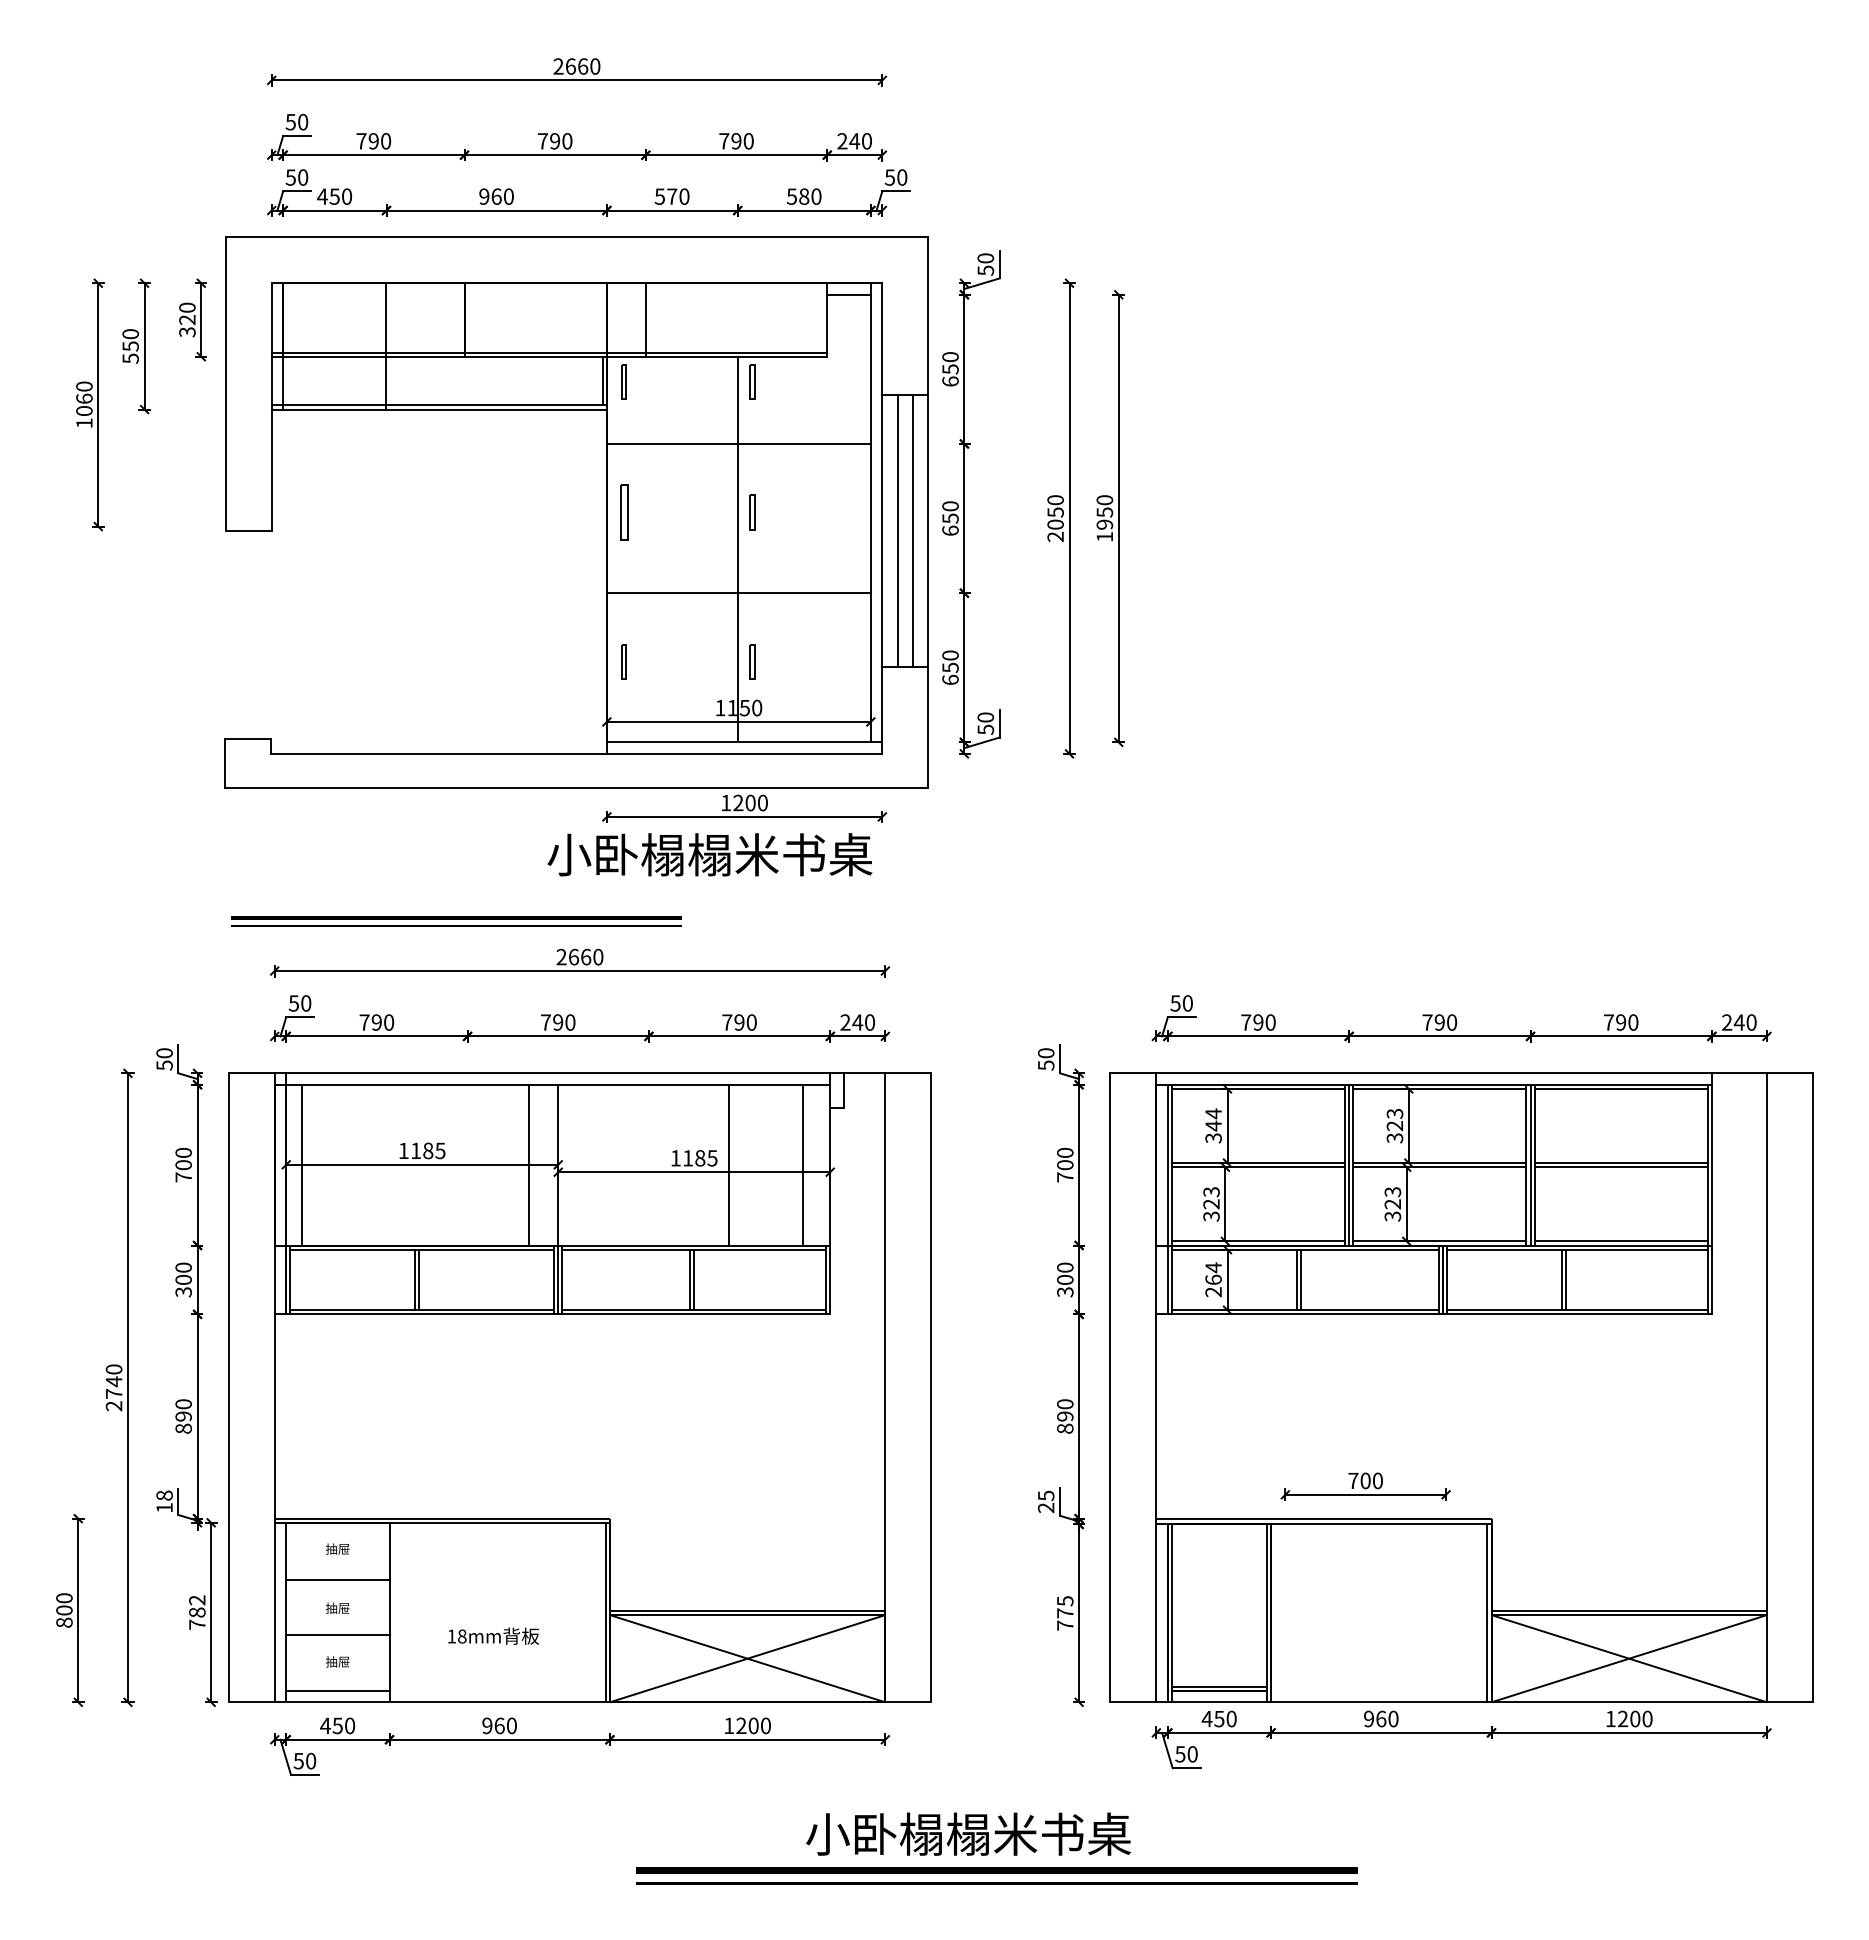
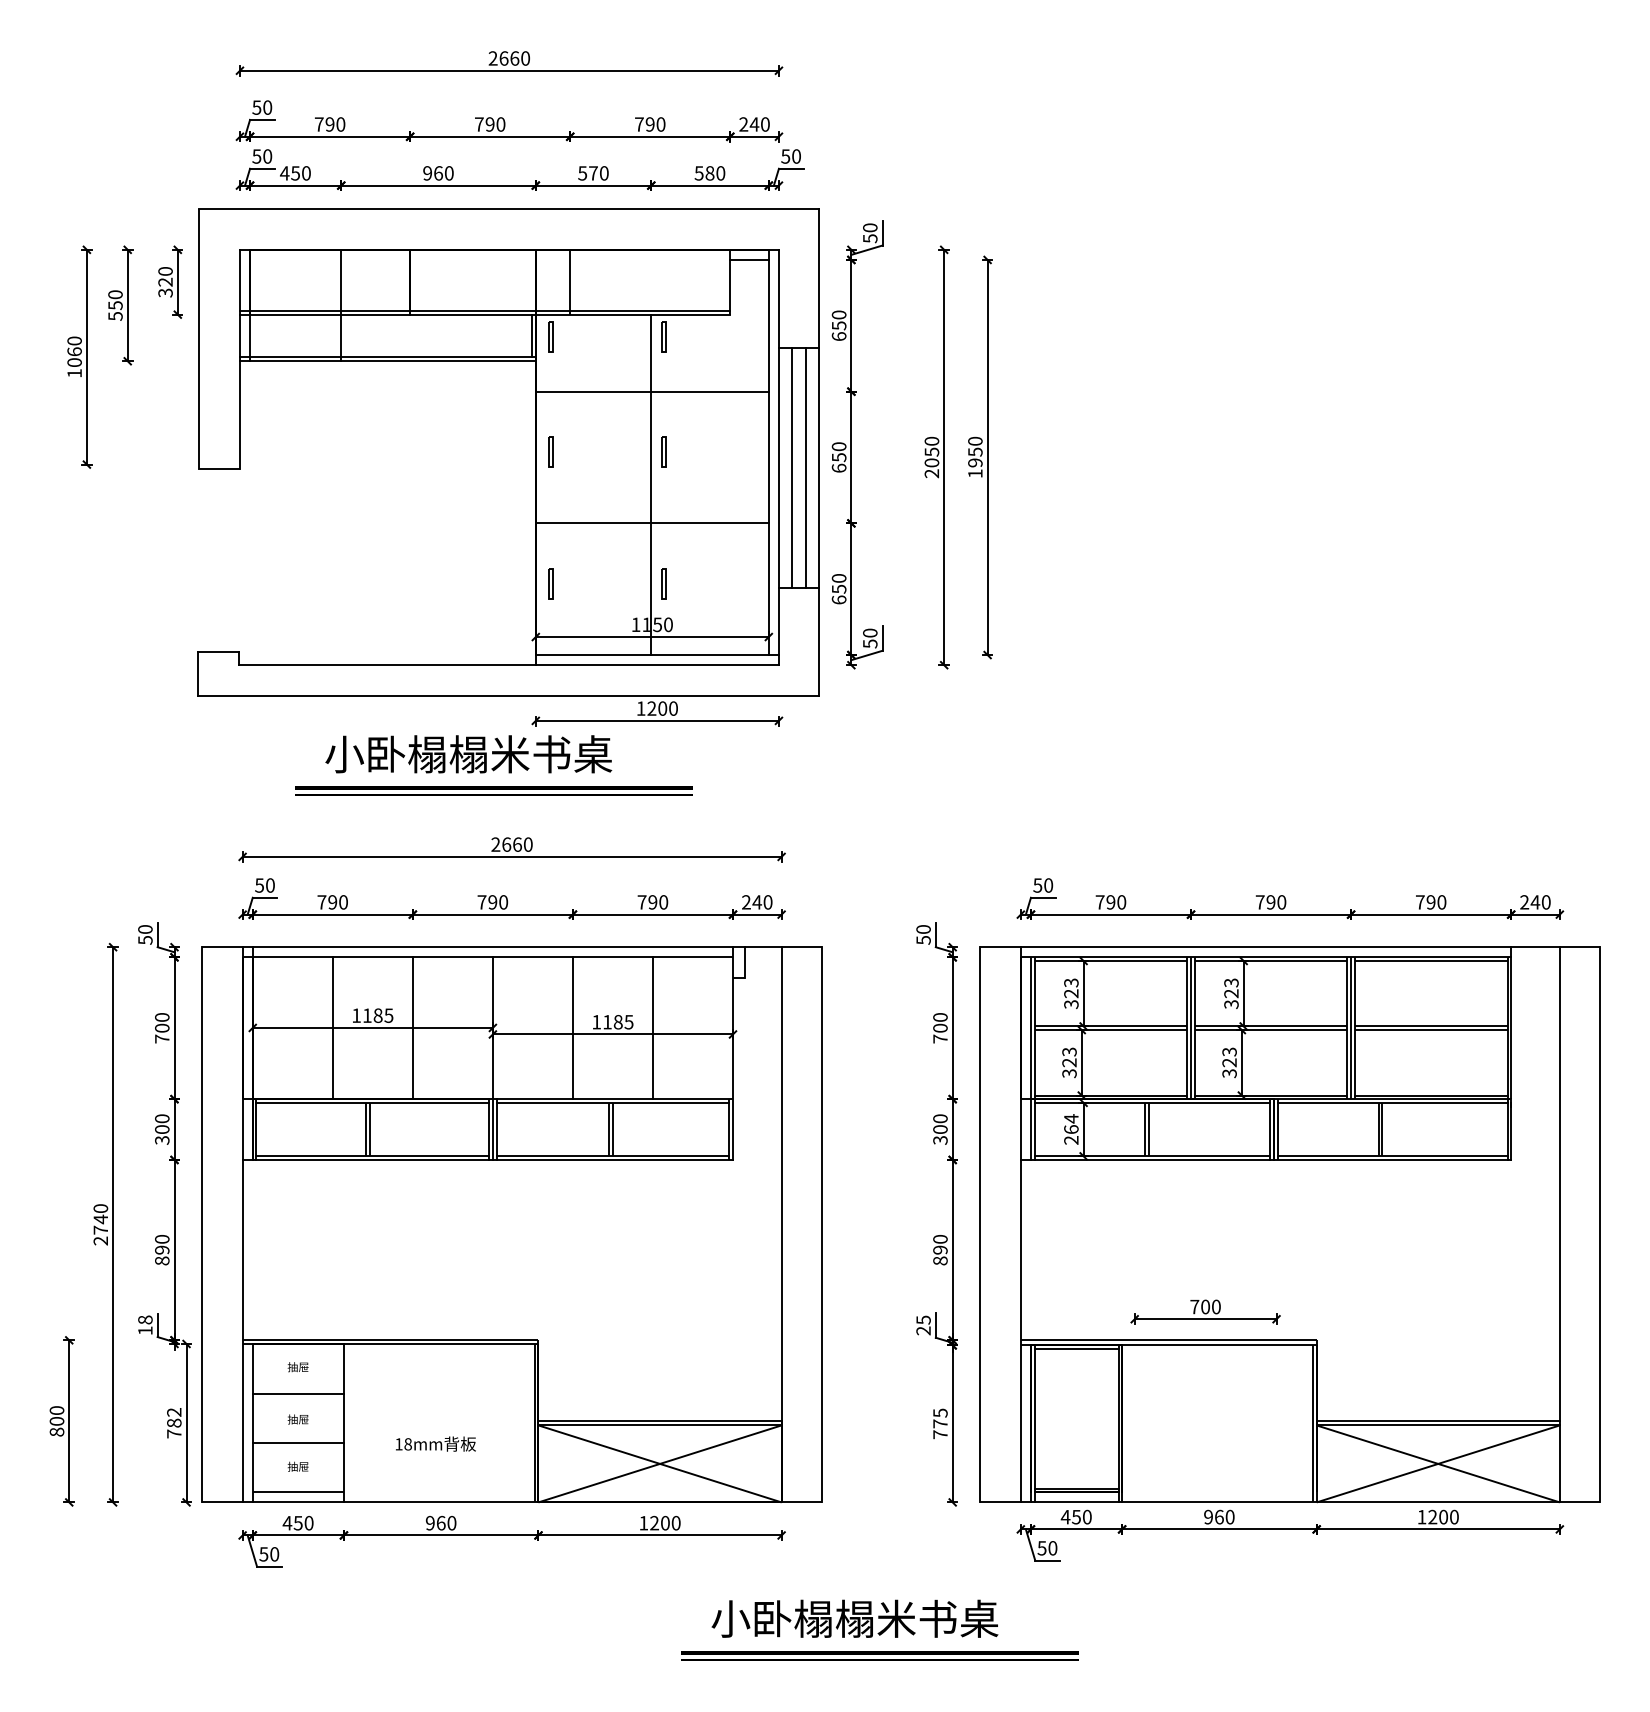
part: (623, 512) -> (550, 452), size x0.62
text: (709, 854) -> (468, 754), moved
part: (456, 921) -> (493, 791), moved
text: (1213, 1119) -> (1071, 987), 344 -> 323
line: (301, 1164) -> (332, 1027), moved
line: (528, 1164) -> (412, 1027), moved
line: (728, 1164) -> (572, 1027), moved
line: (802, 1164) -> (652, 1027), moved
line: (1219, 1528) -> (1076, 1348), added
part: (997, 1875) -> (880, 1655), size x0.62

